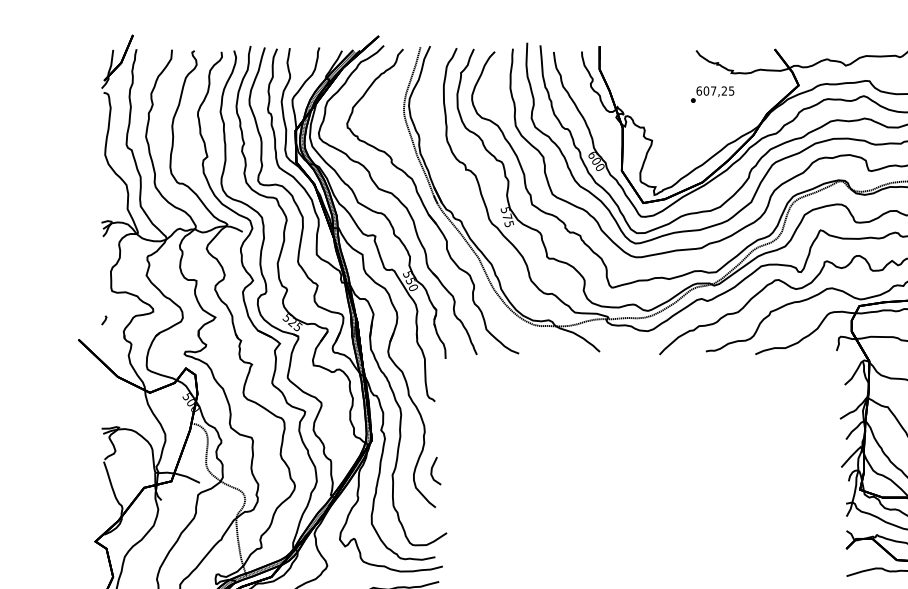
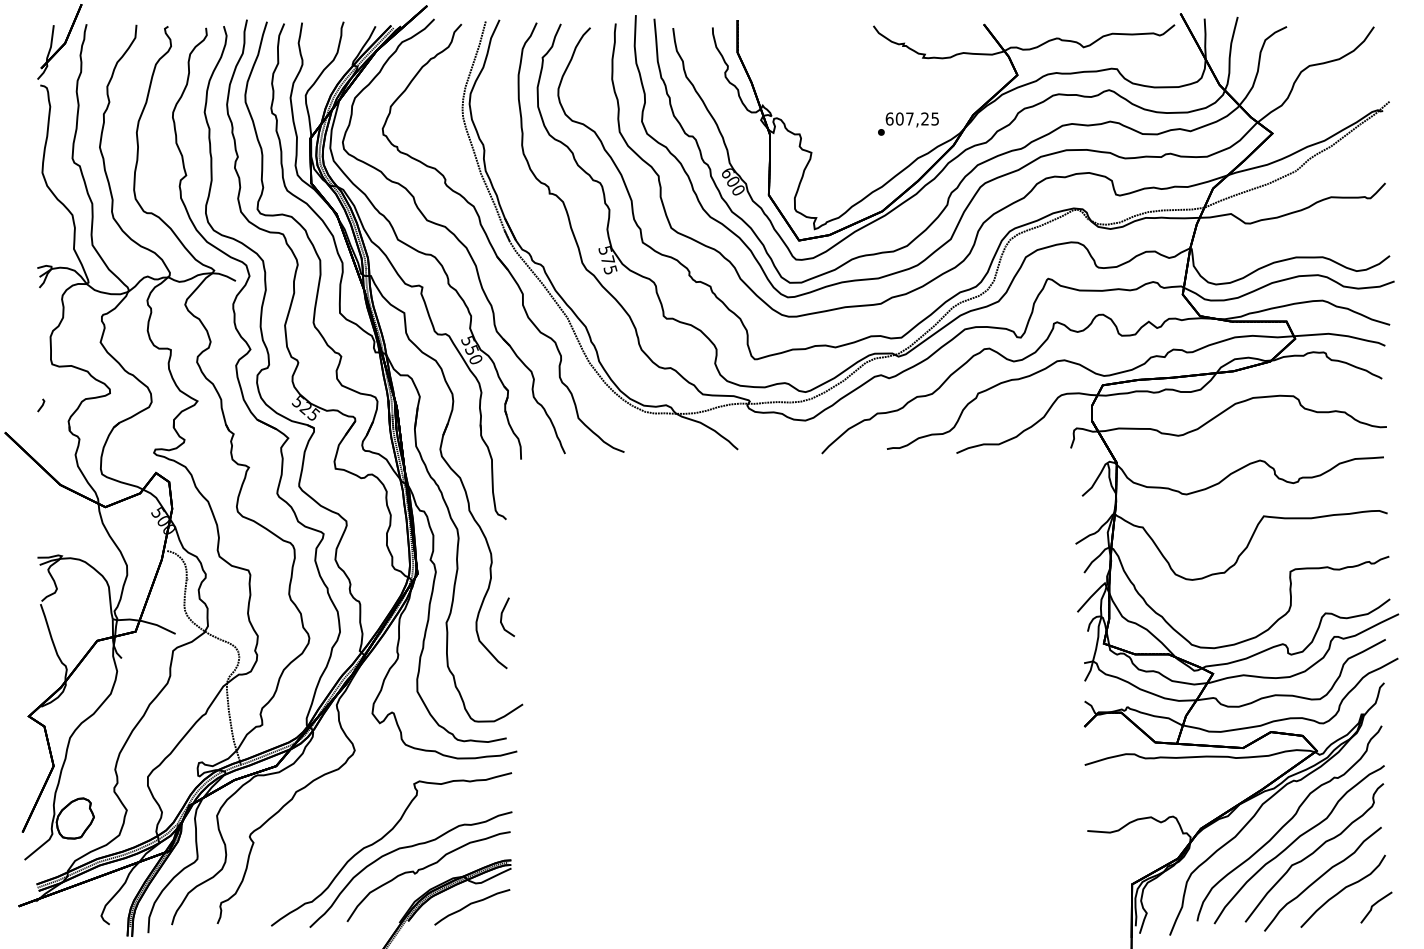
text: (712, 94) -> (908, 123), moved

